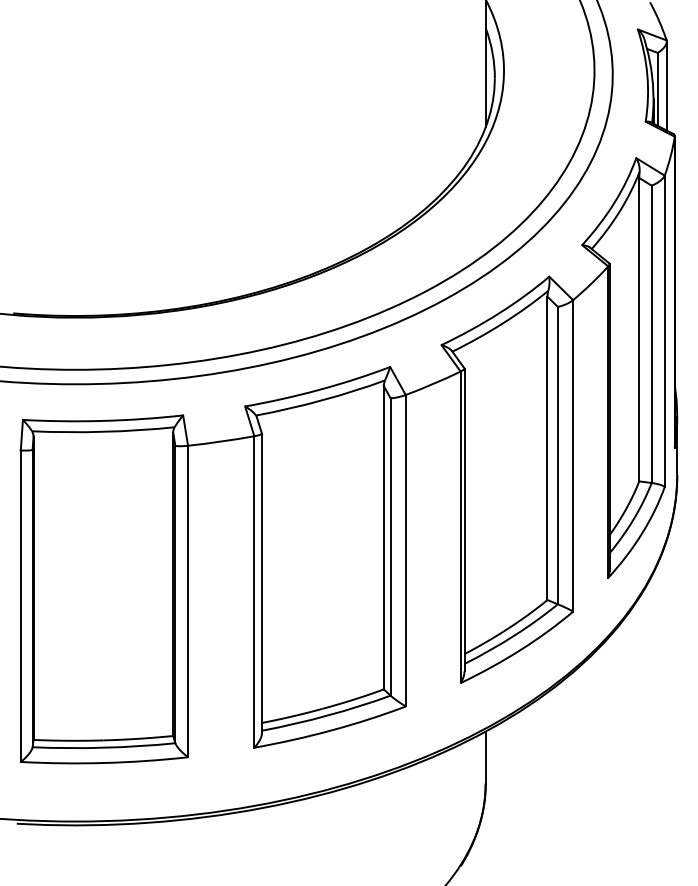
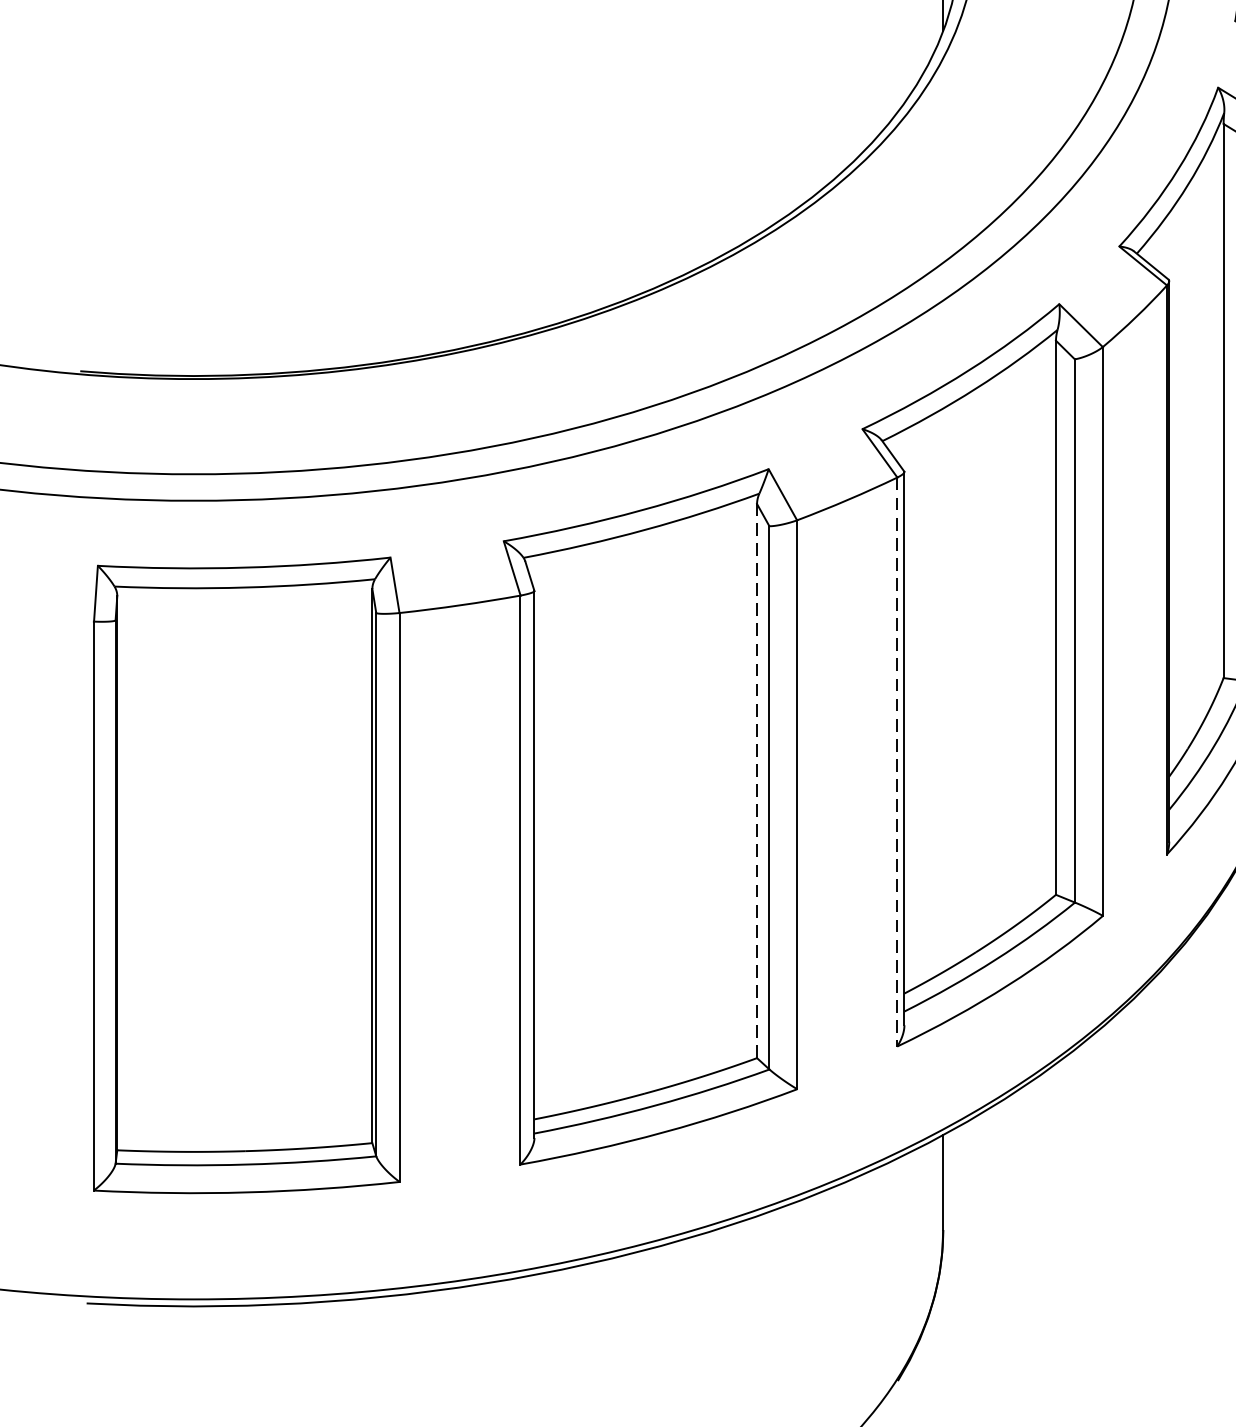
line: (460, 527) -> (897, 762), solid -> dashed
line: (383, 537) -> (756, 780), solid -> dashed

